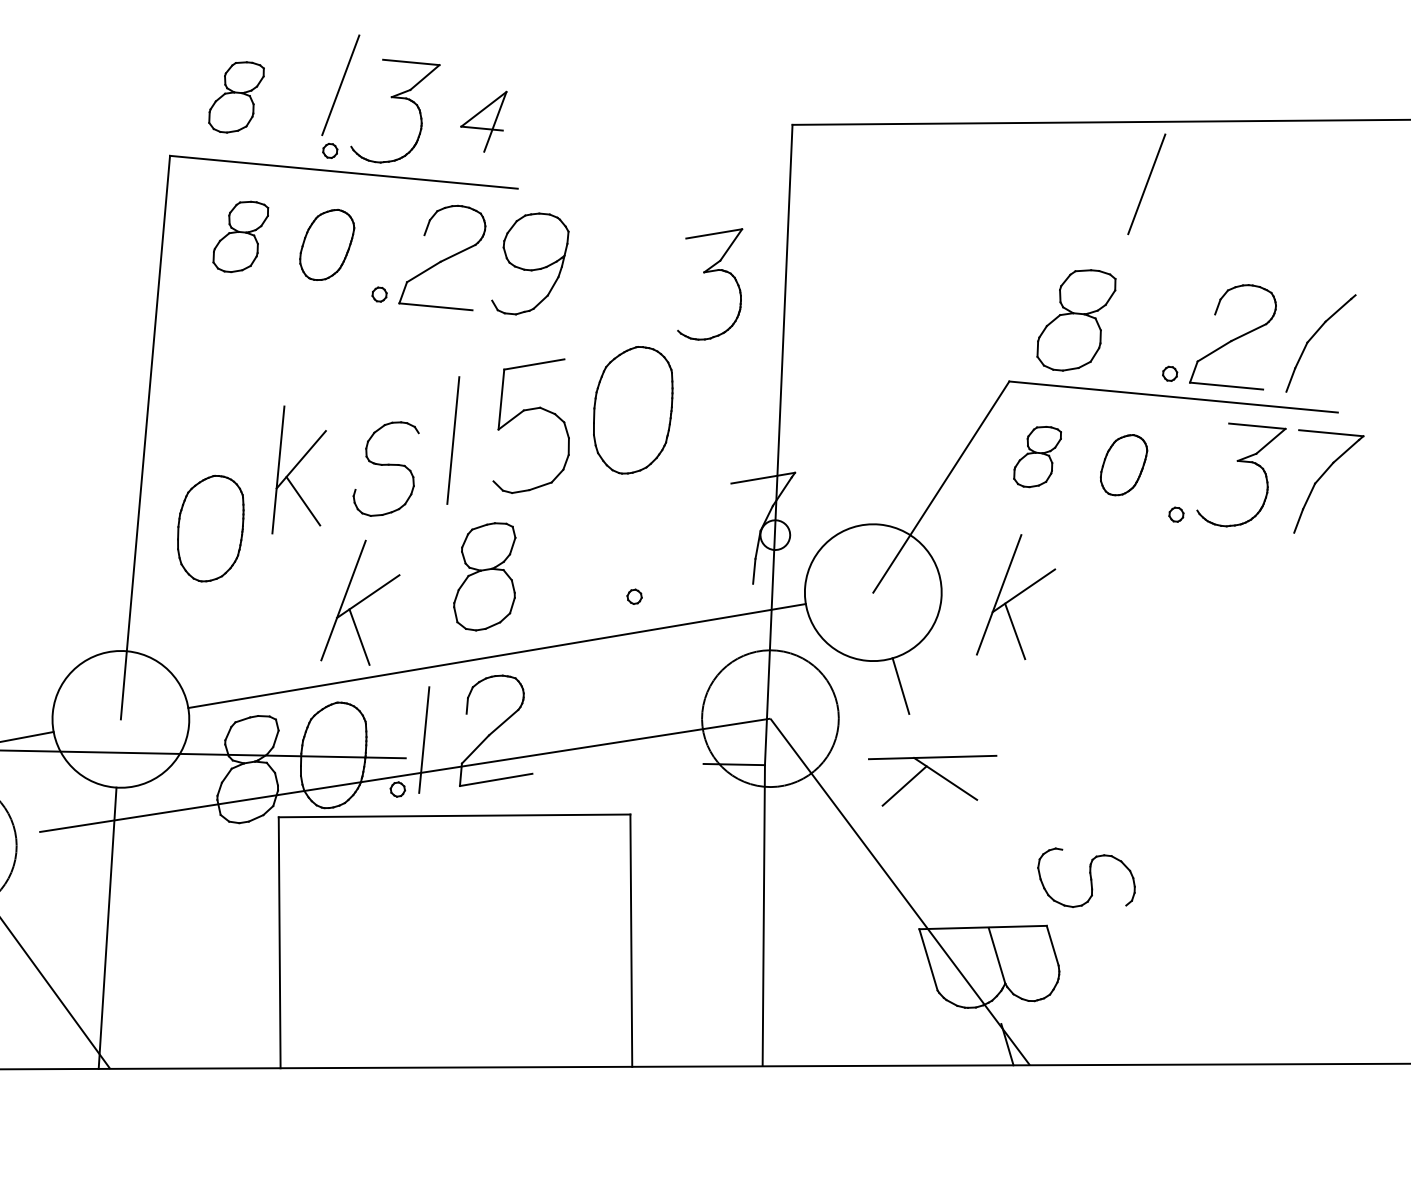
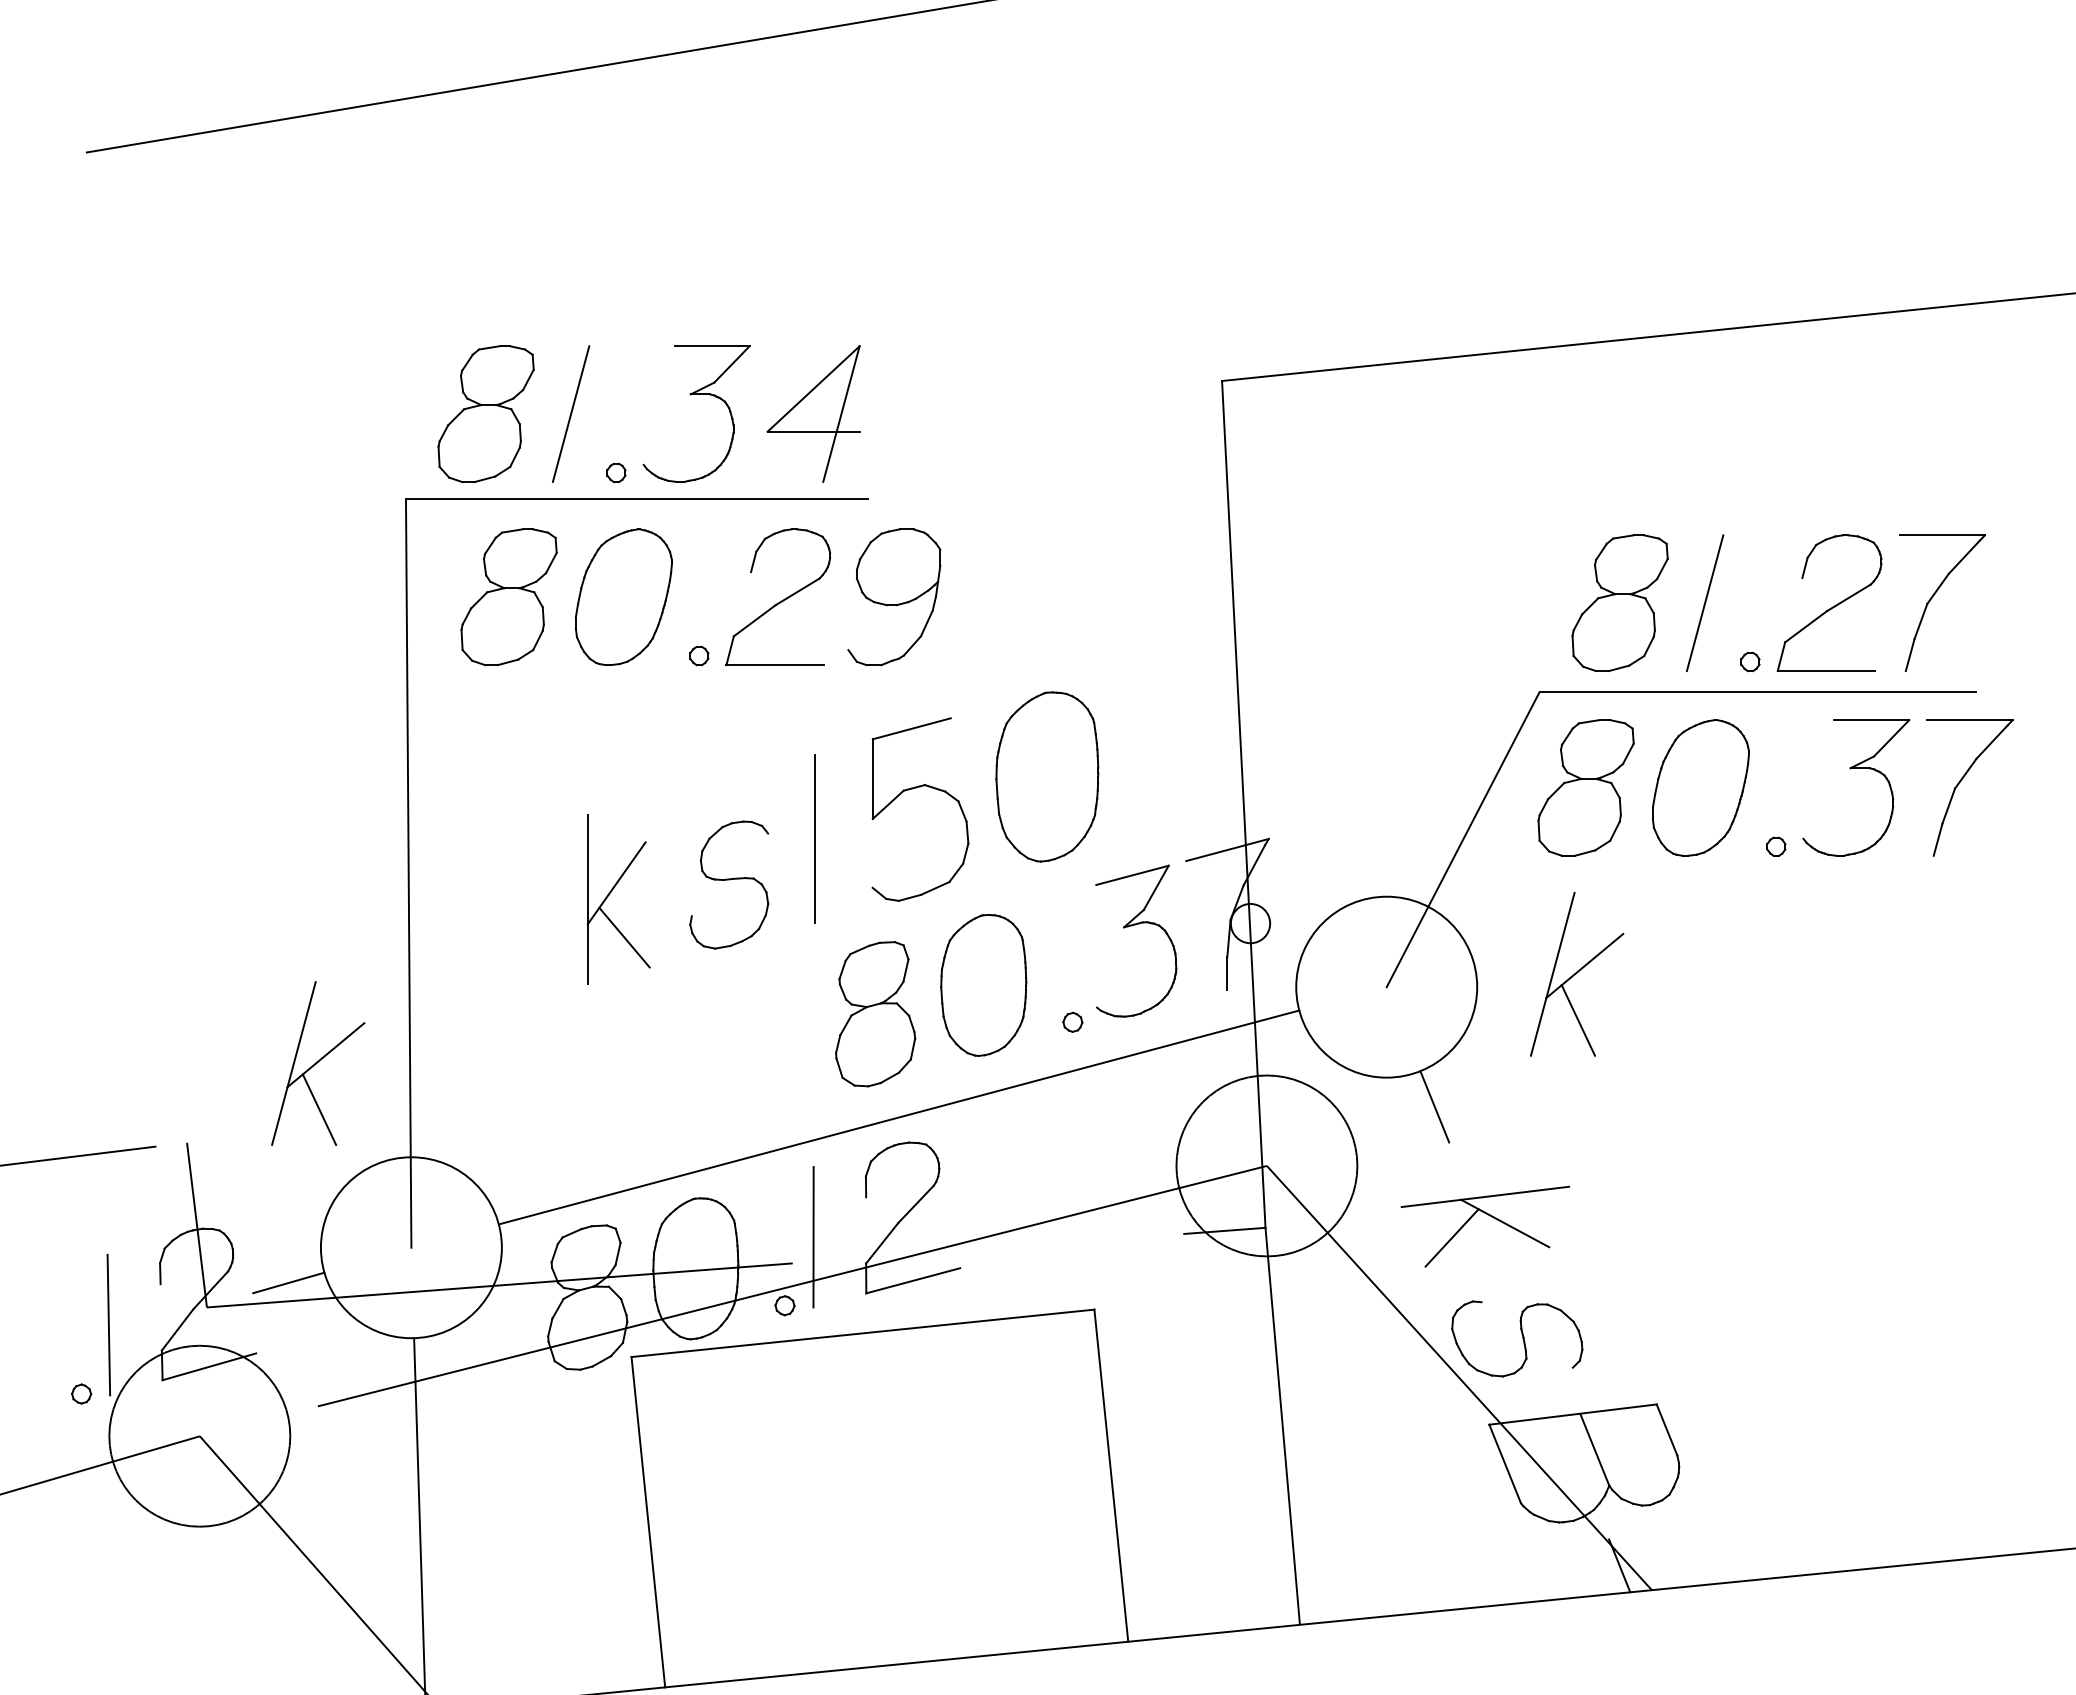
line: (341, 84) -> (571, 413), moved
part: (235, 96) -> (485, 413), size x1.43
part: (482, 120) -> (813, 413), size x1.67
line: (1147, 183) -> (1705, 602), moved
part: (240, 237) -> (508, 597), size x1.43
part: (326, 244) -> (623, 596), size x1.43
part: (709, 272) -> (1131, 926), moved
line: (1322, 292) -> (1941, 535), added
part: (1037, 456) -> (1585, 787), size x1.67
part: (1123, 464) -> (1700, 787), size x1.67
part: (210, 528) -> (983, 985), moved
part: (362, 602) -> (318, 1063), moved
part: (1086, 879) -> (1517, 1338), moved

